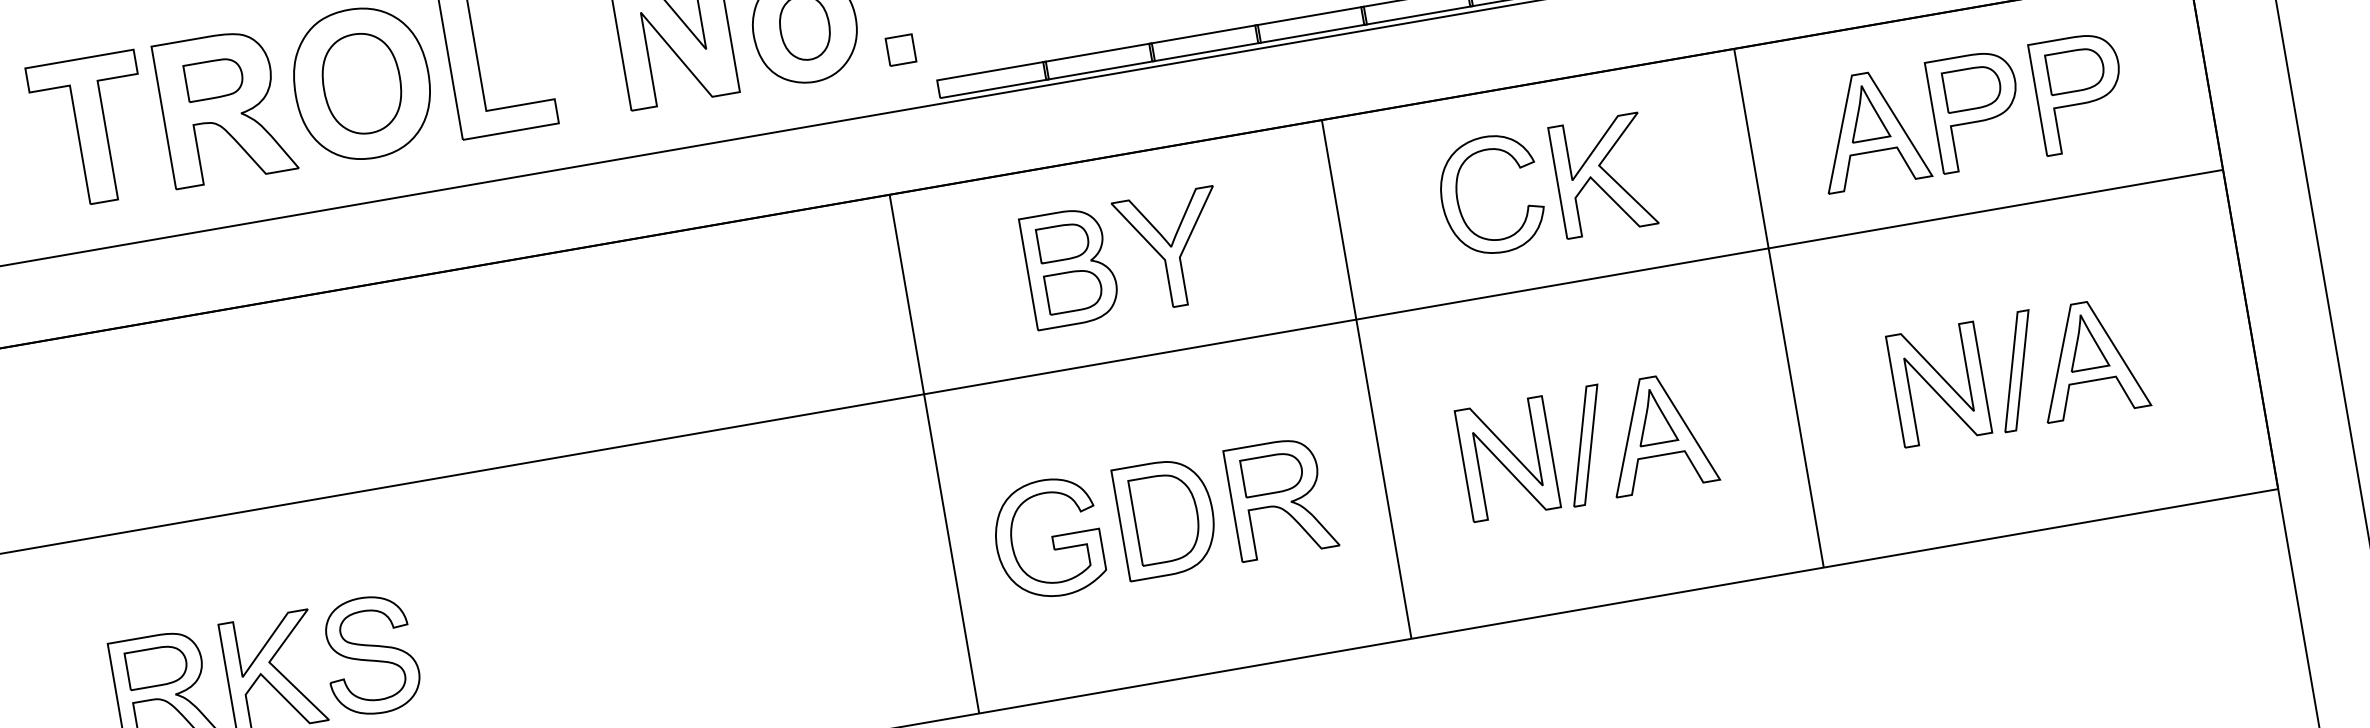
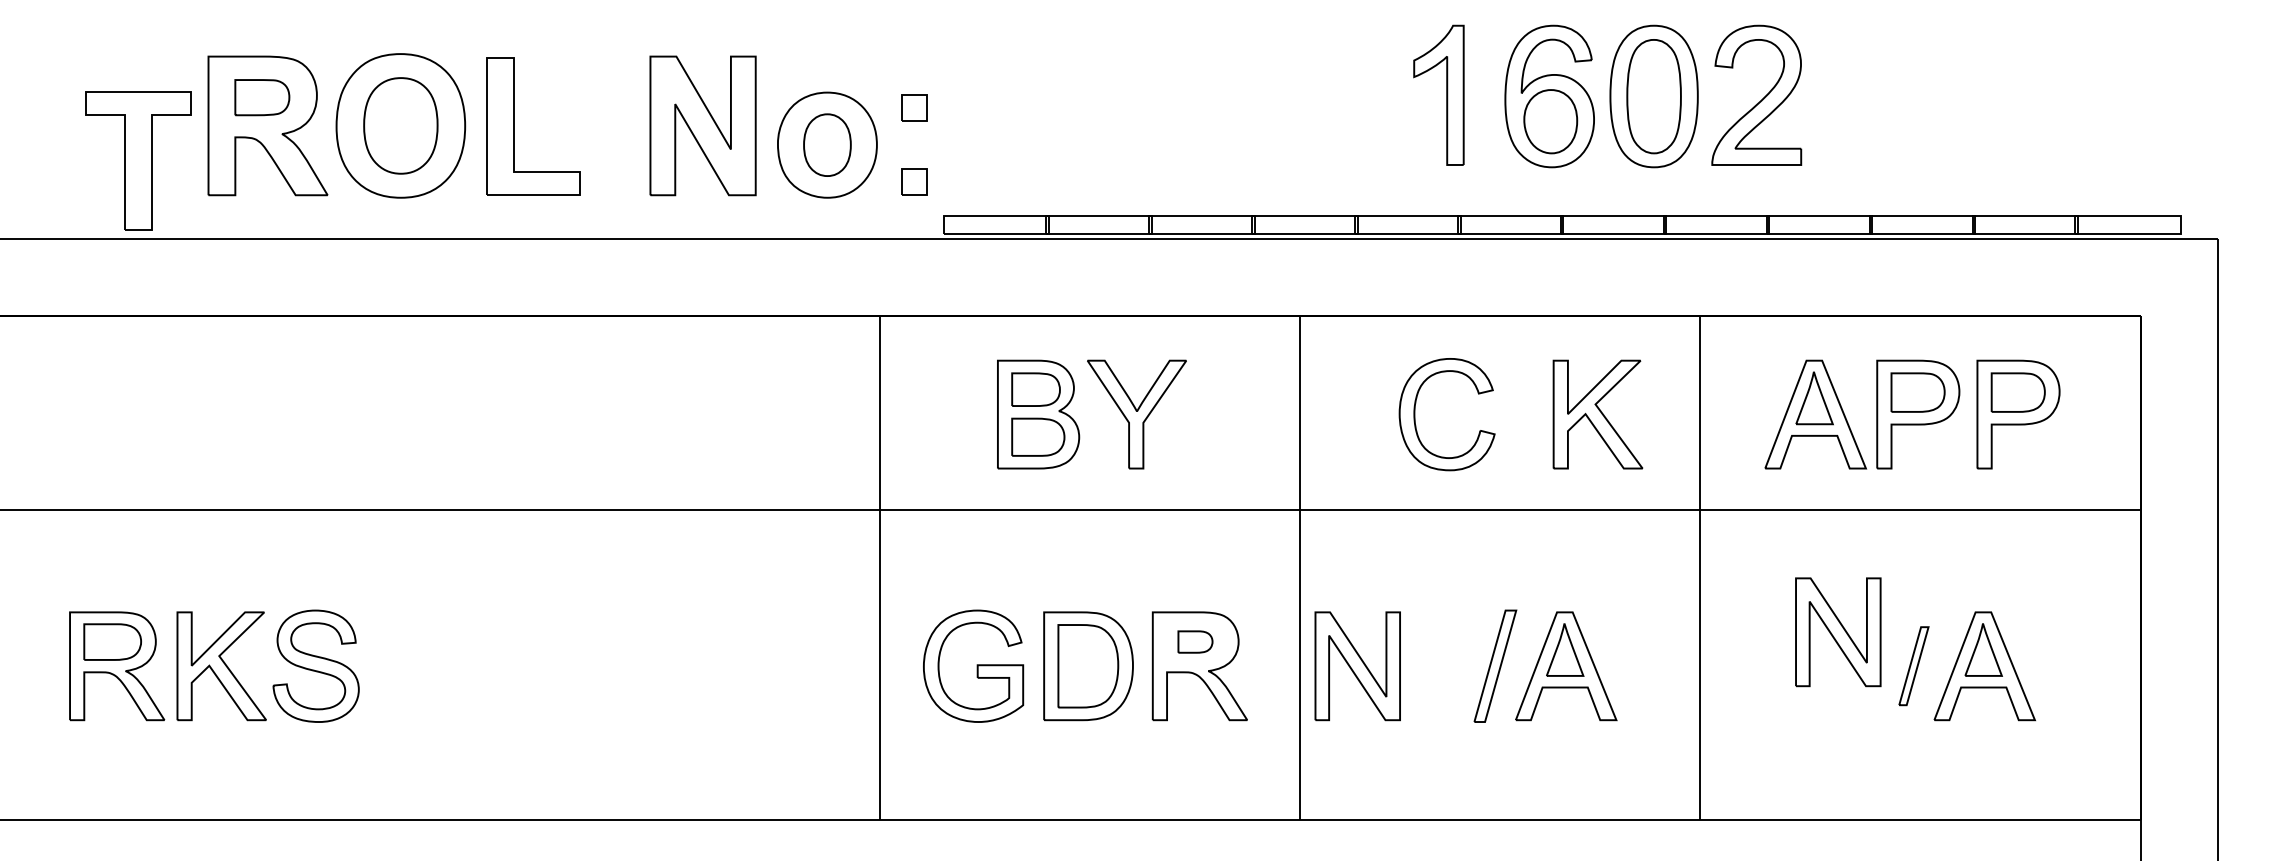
part: (91, 130) -> (138, 160), moved
part: (1602, 175) -> (1597, 414), moved
part: (2016, 370) -> (1913, 665), size x0.7
part: (1939, 384) -> (1838, 632), moved
part: (1507, 459) -> (1357, 666), moved
part: (1272, 473) -> (1195, 641), size x0.6

